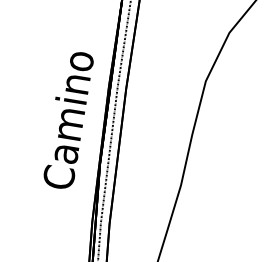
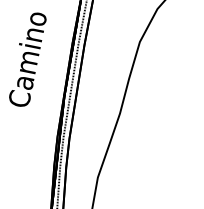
text: (68, 120) -> (27, 59), moved

